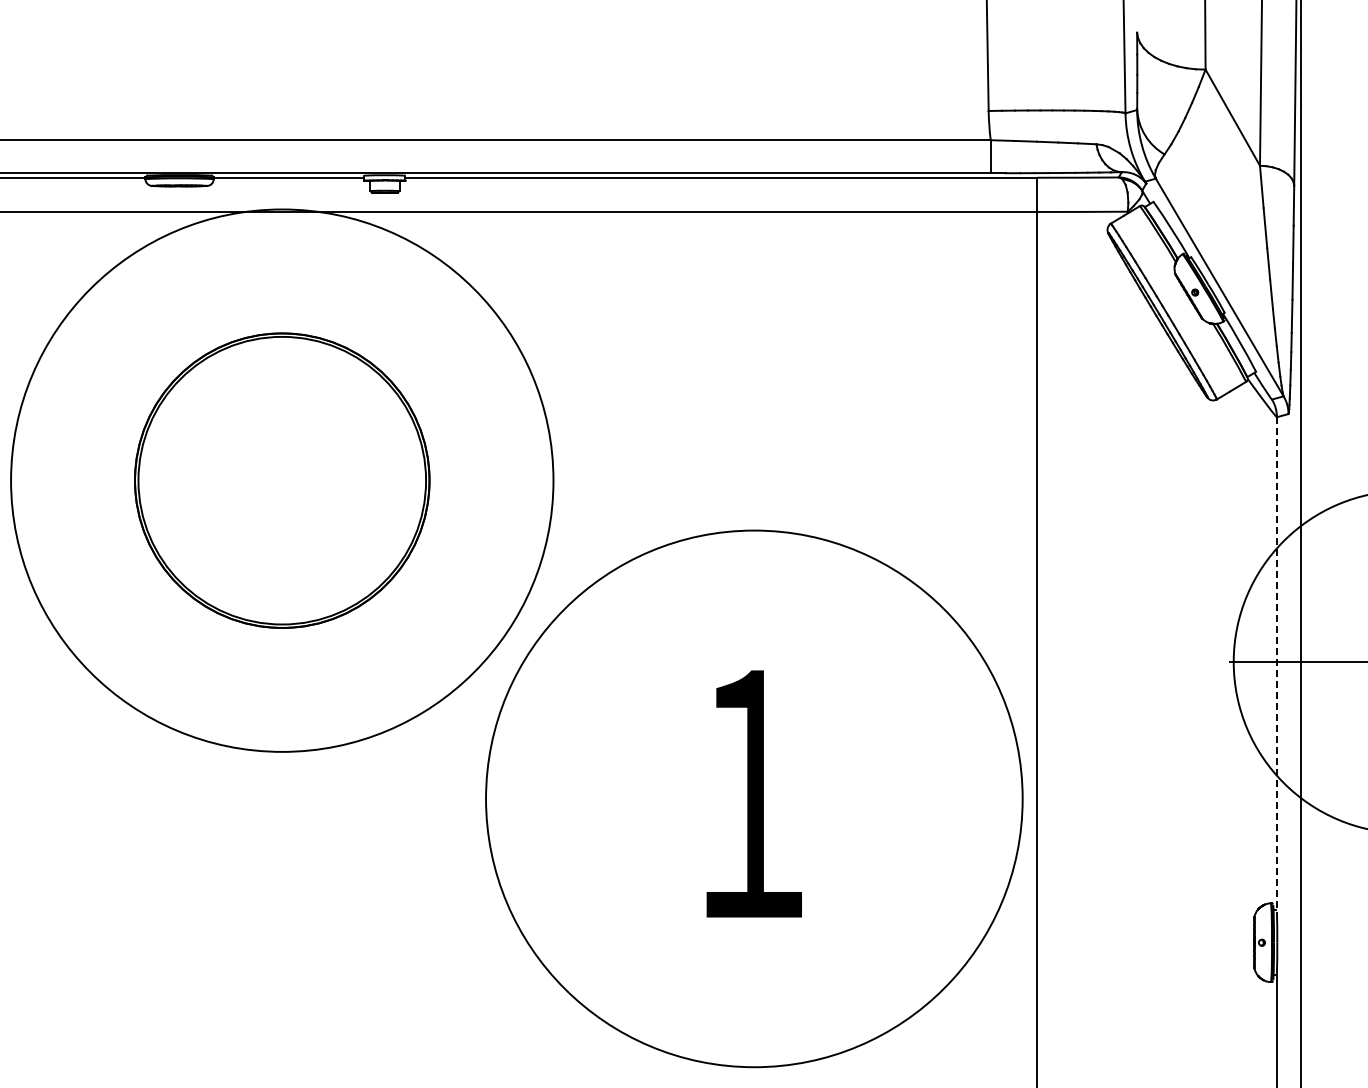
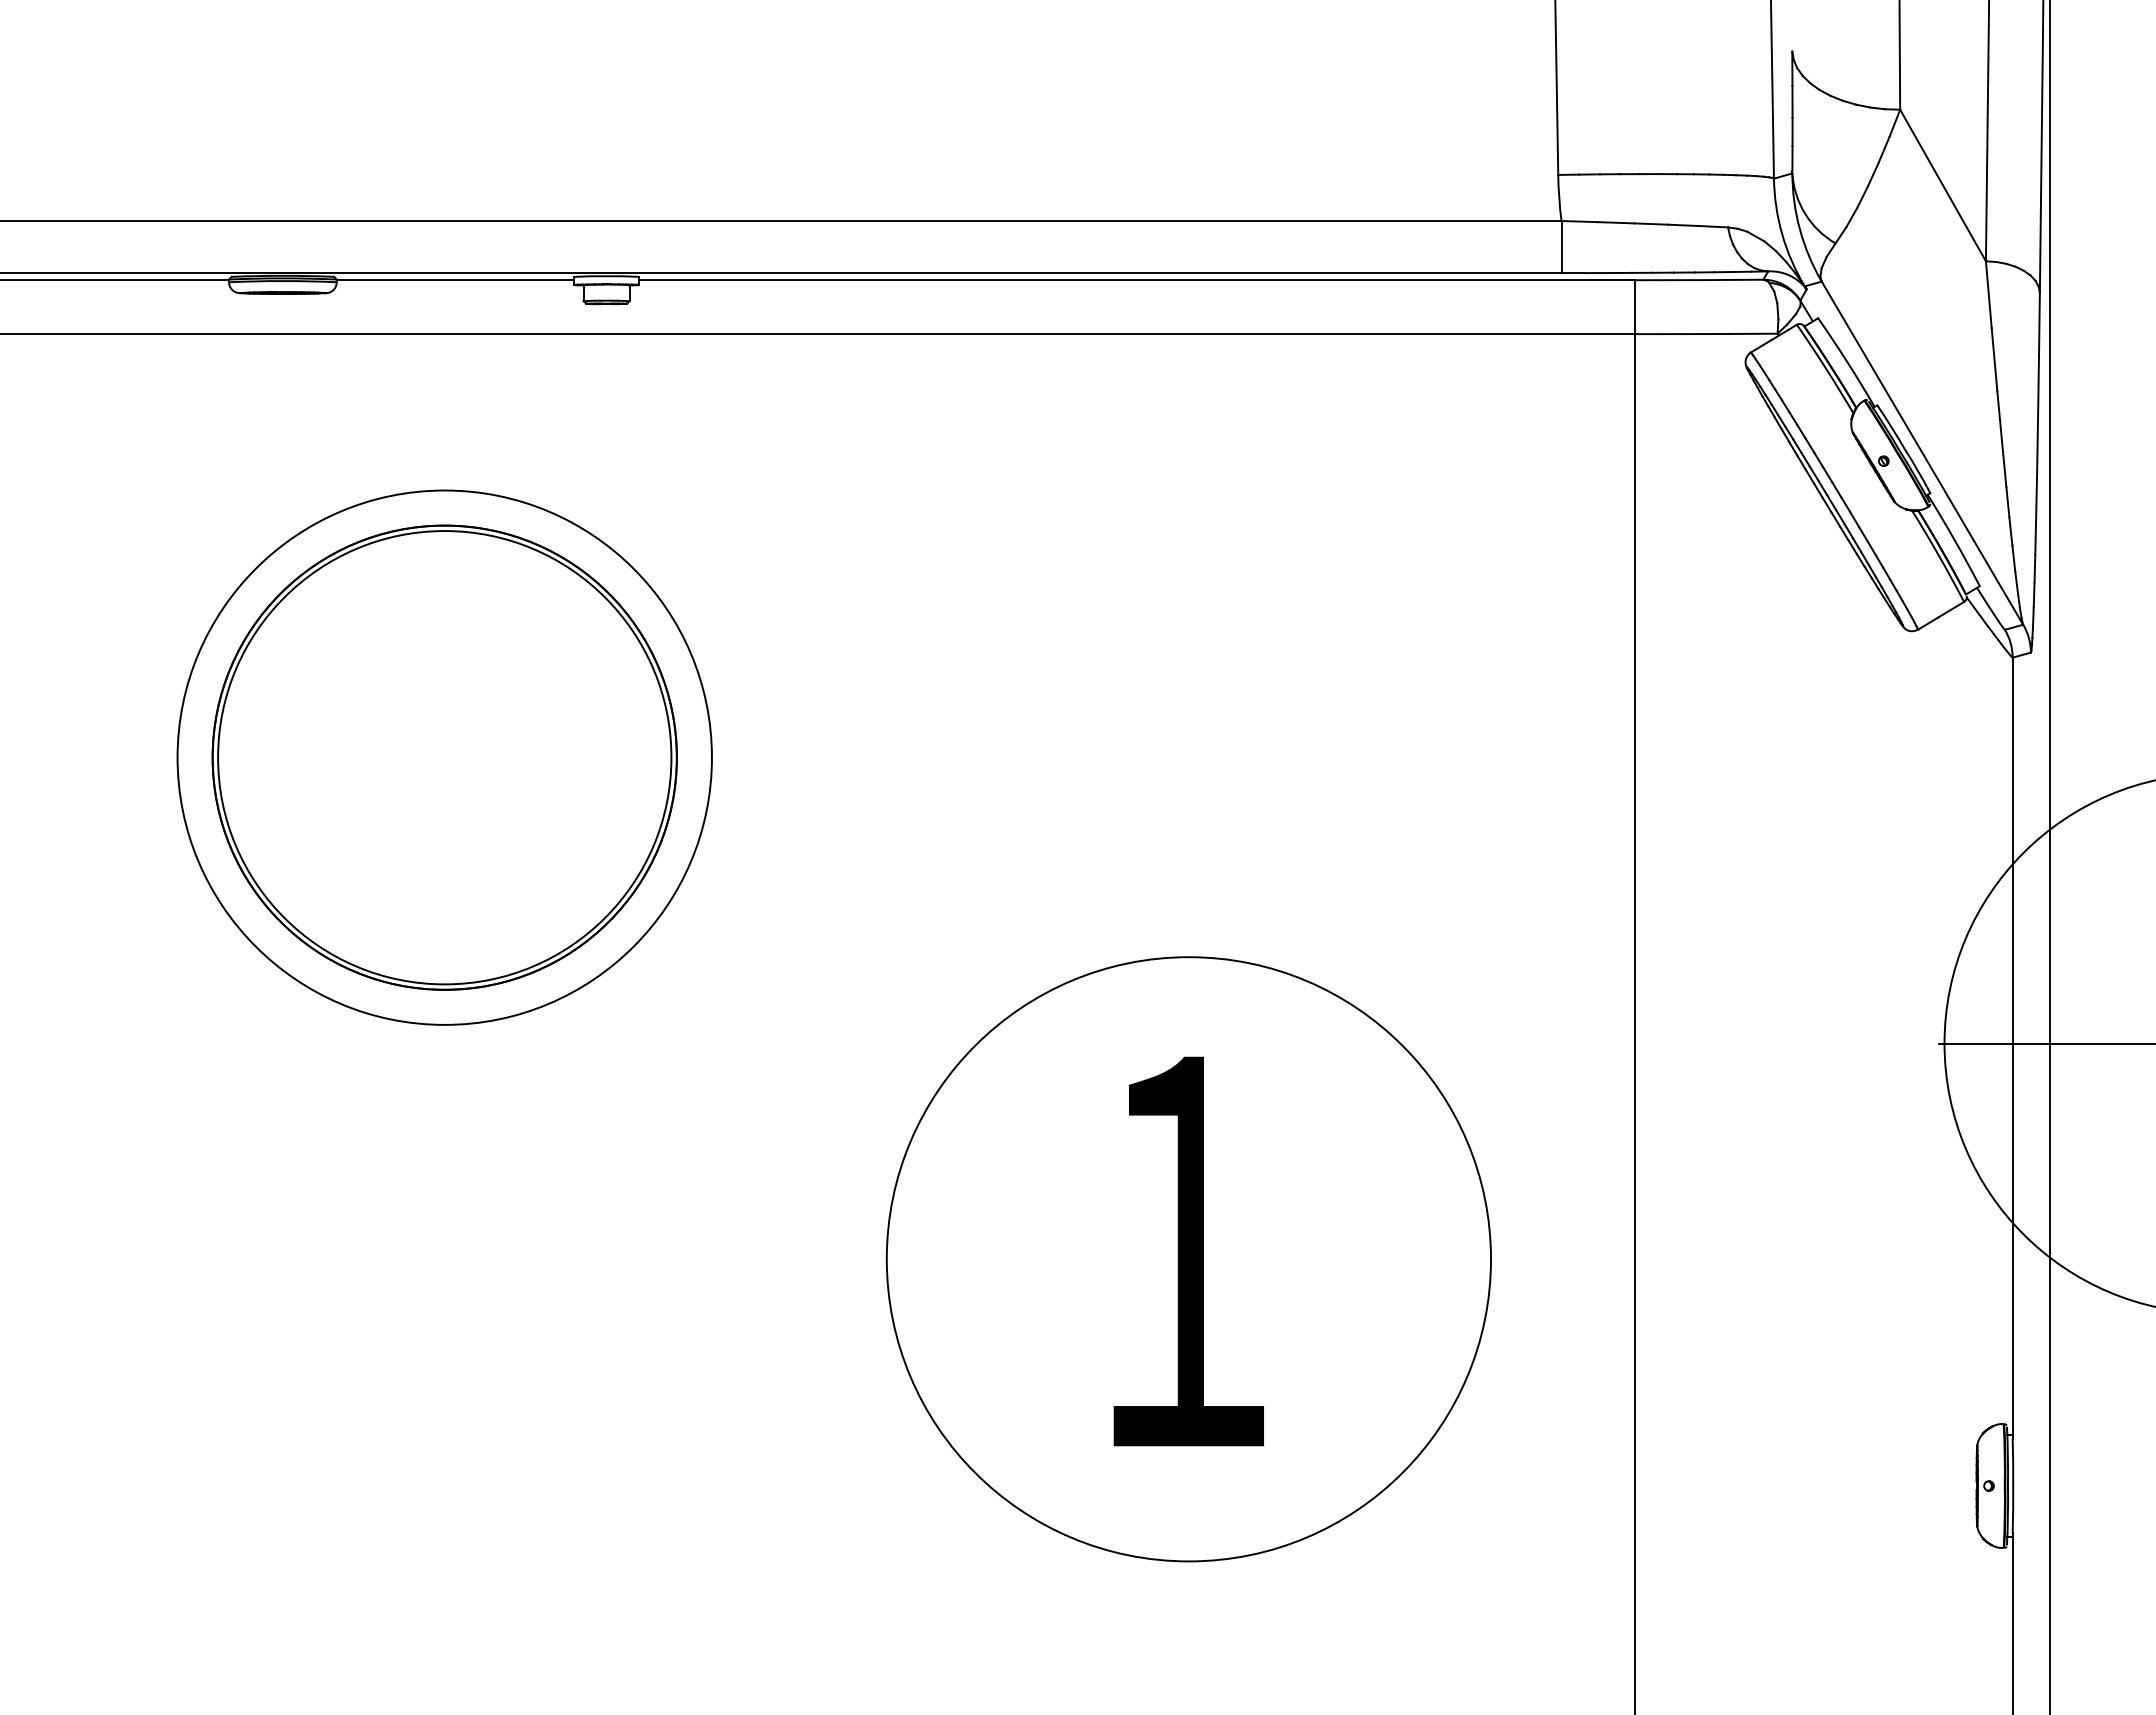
circle: (281, 480) -> (443, 757), size x0.62
line: (1276, 665) -> (2011, 1049), dashed -> solid
circle: (754, 798) -> (1189, 1258), size x0.71

